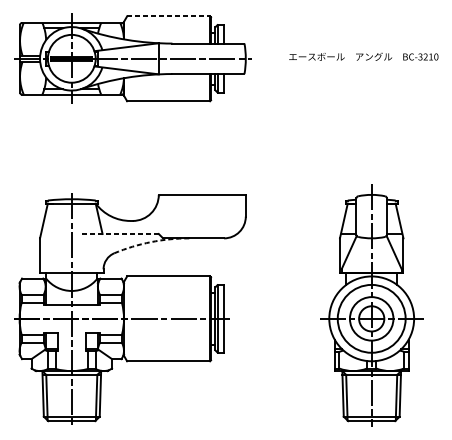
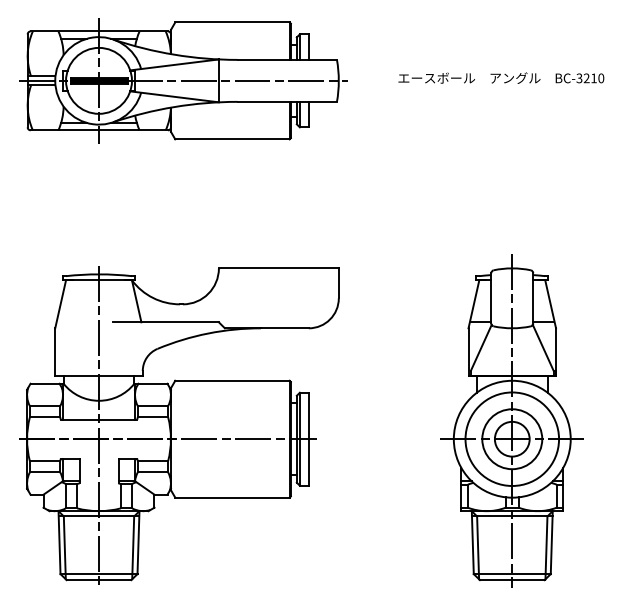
line: (168, 16) -> (232, 22), dashed -> solid
line: (120, 234) -> (165, 322), dashed -> solid
arc: (151, 242) -> (208, 333), dashed -> solid

